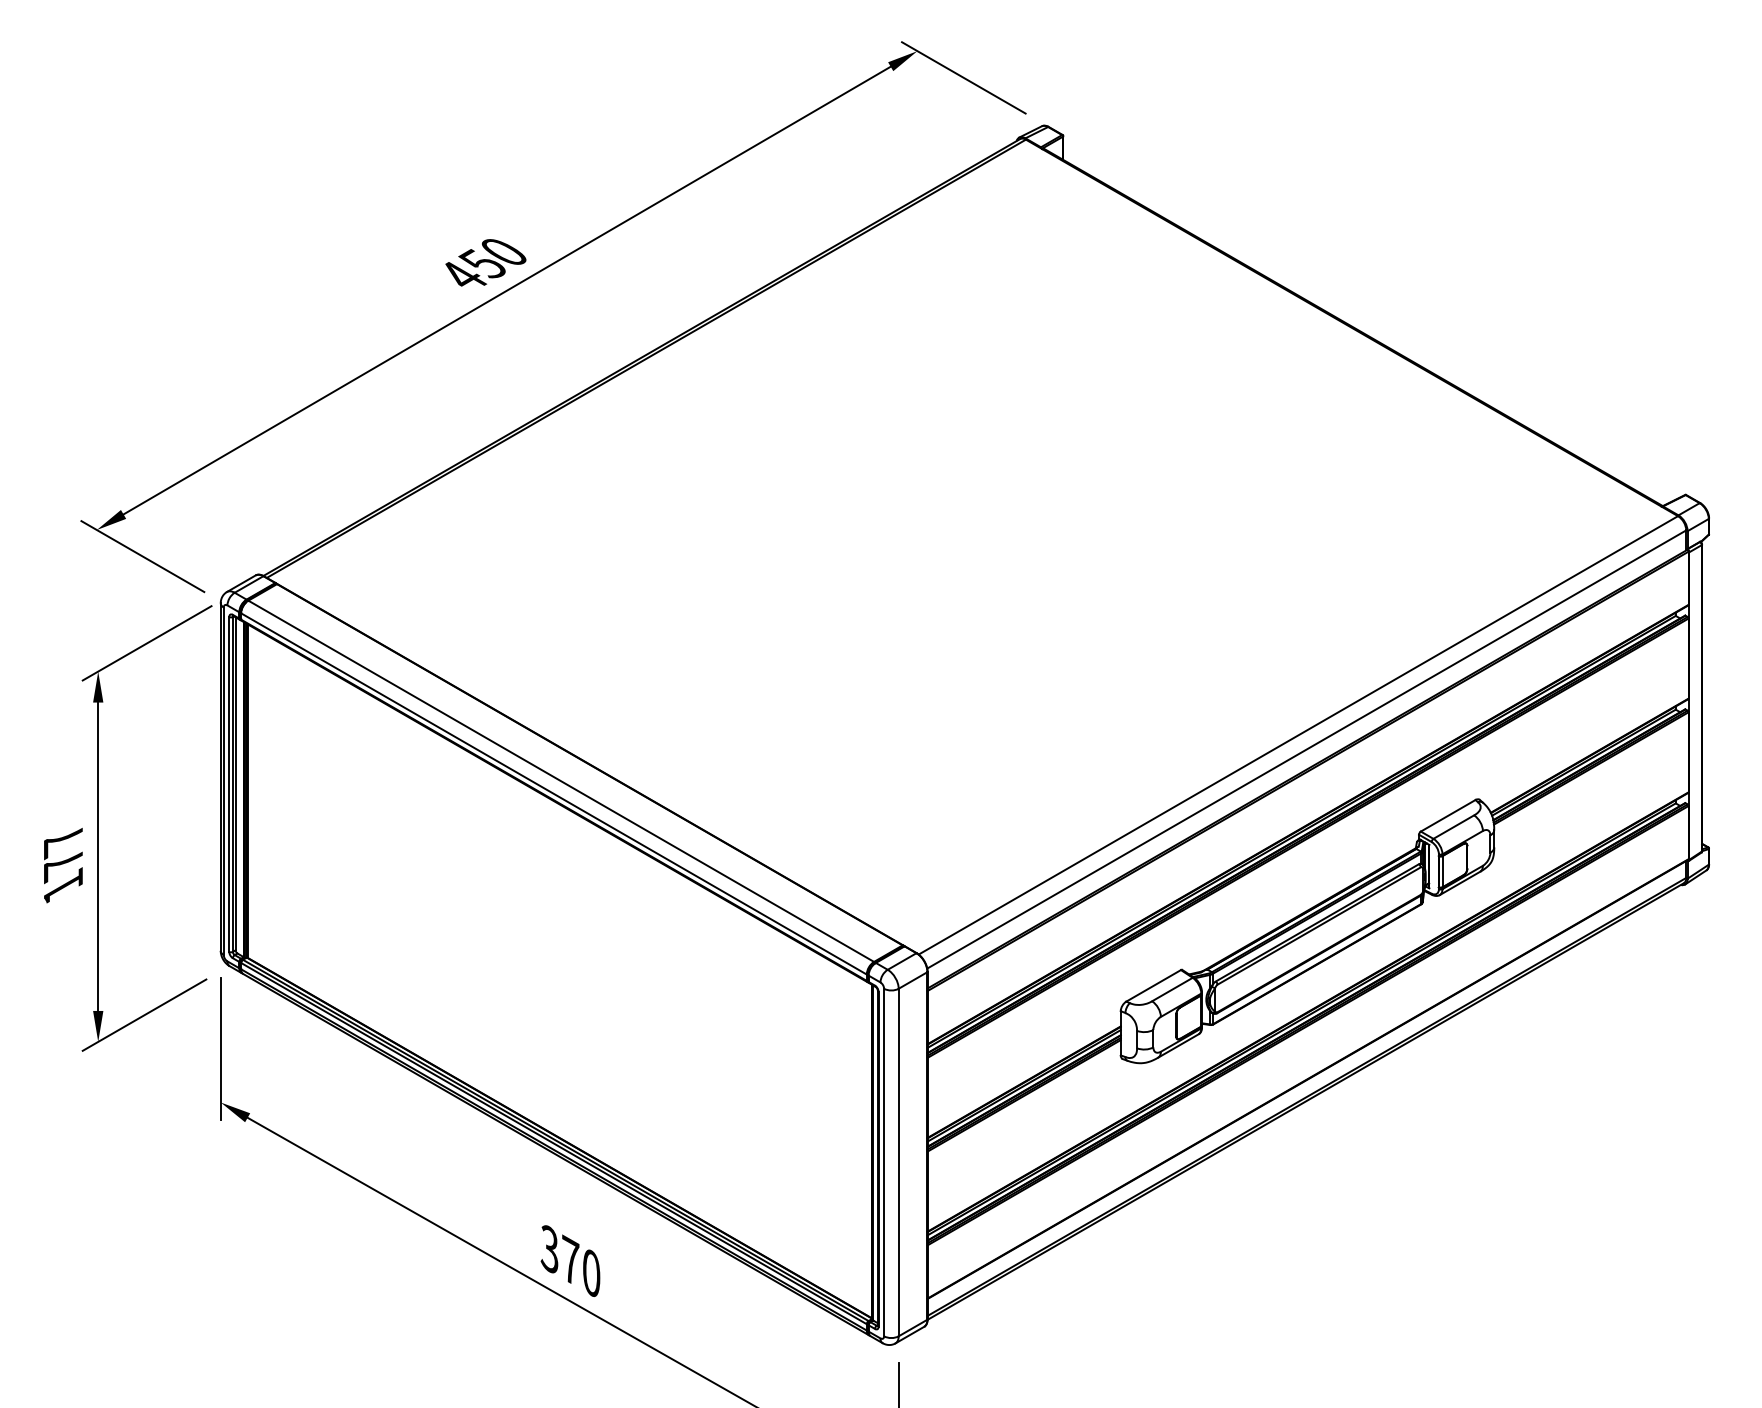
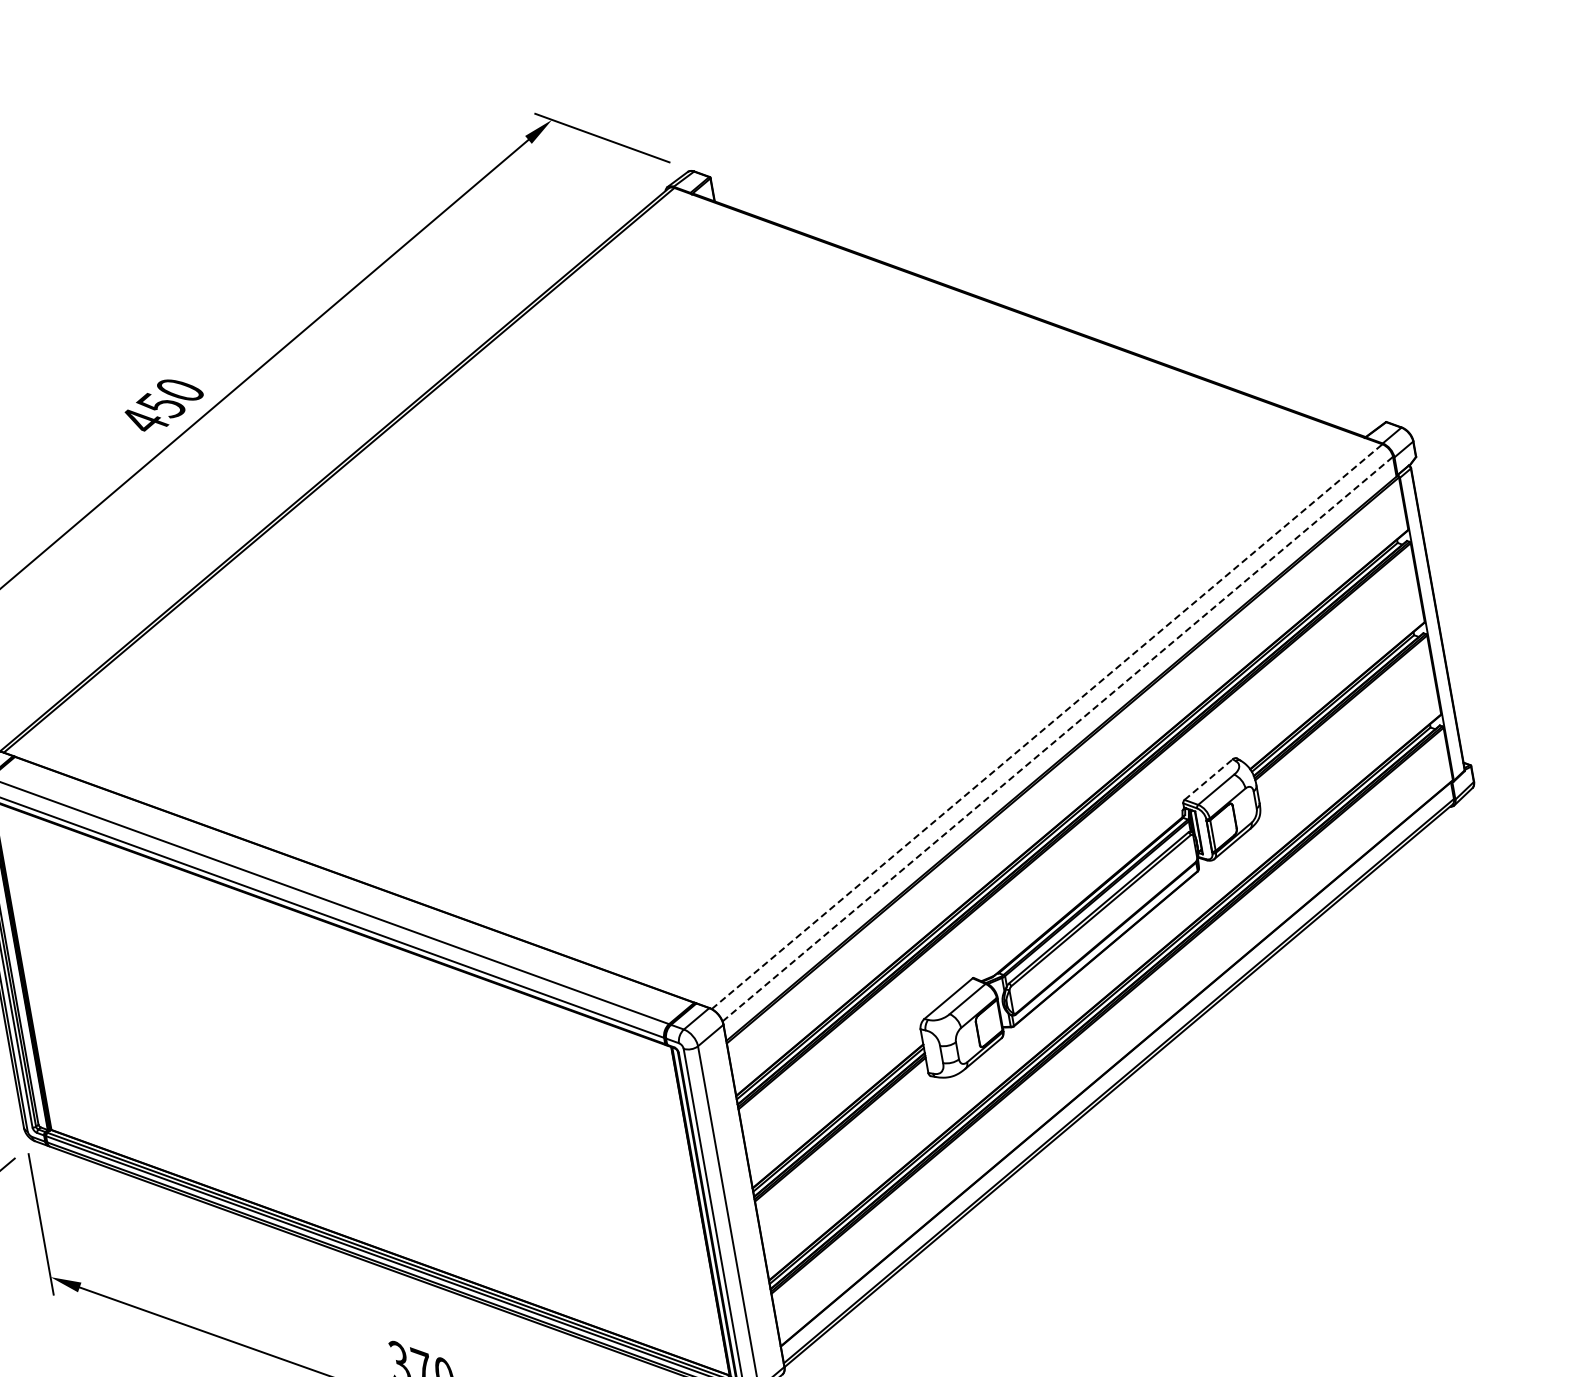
line: (1298, 735) -> (1047, 726), solid -> dashed
line: (1307, 749) -> (1058, 739), solid -> dashed
line: (1448, 815) -> (1208, 779), solid -> dashed

